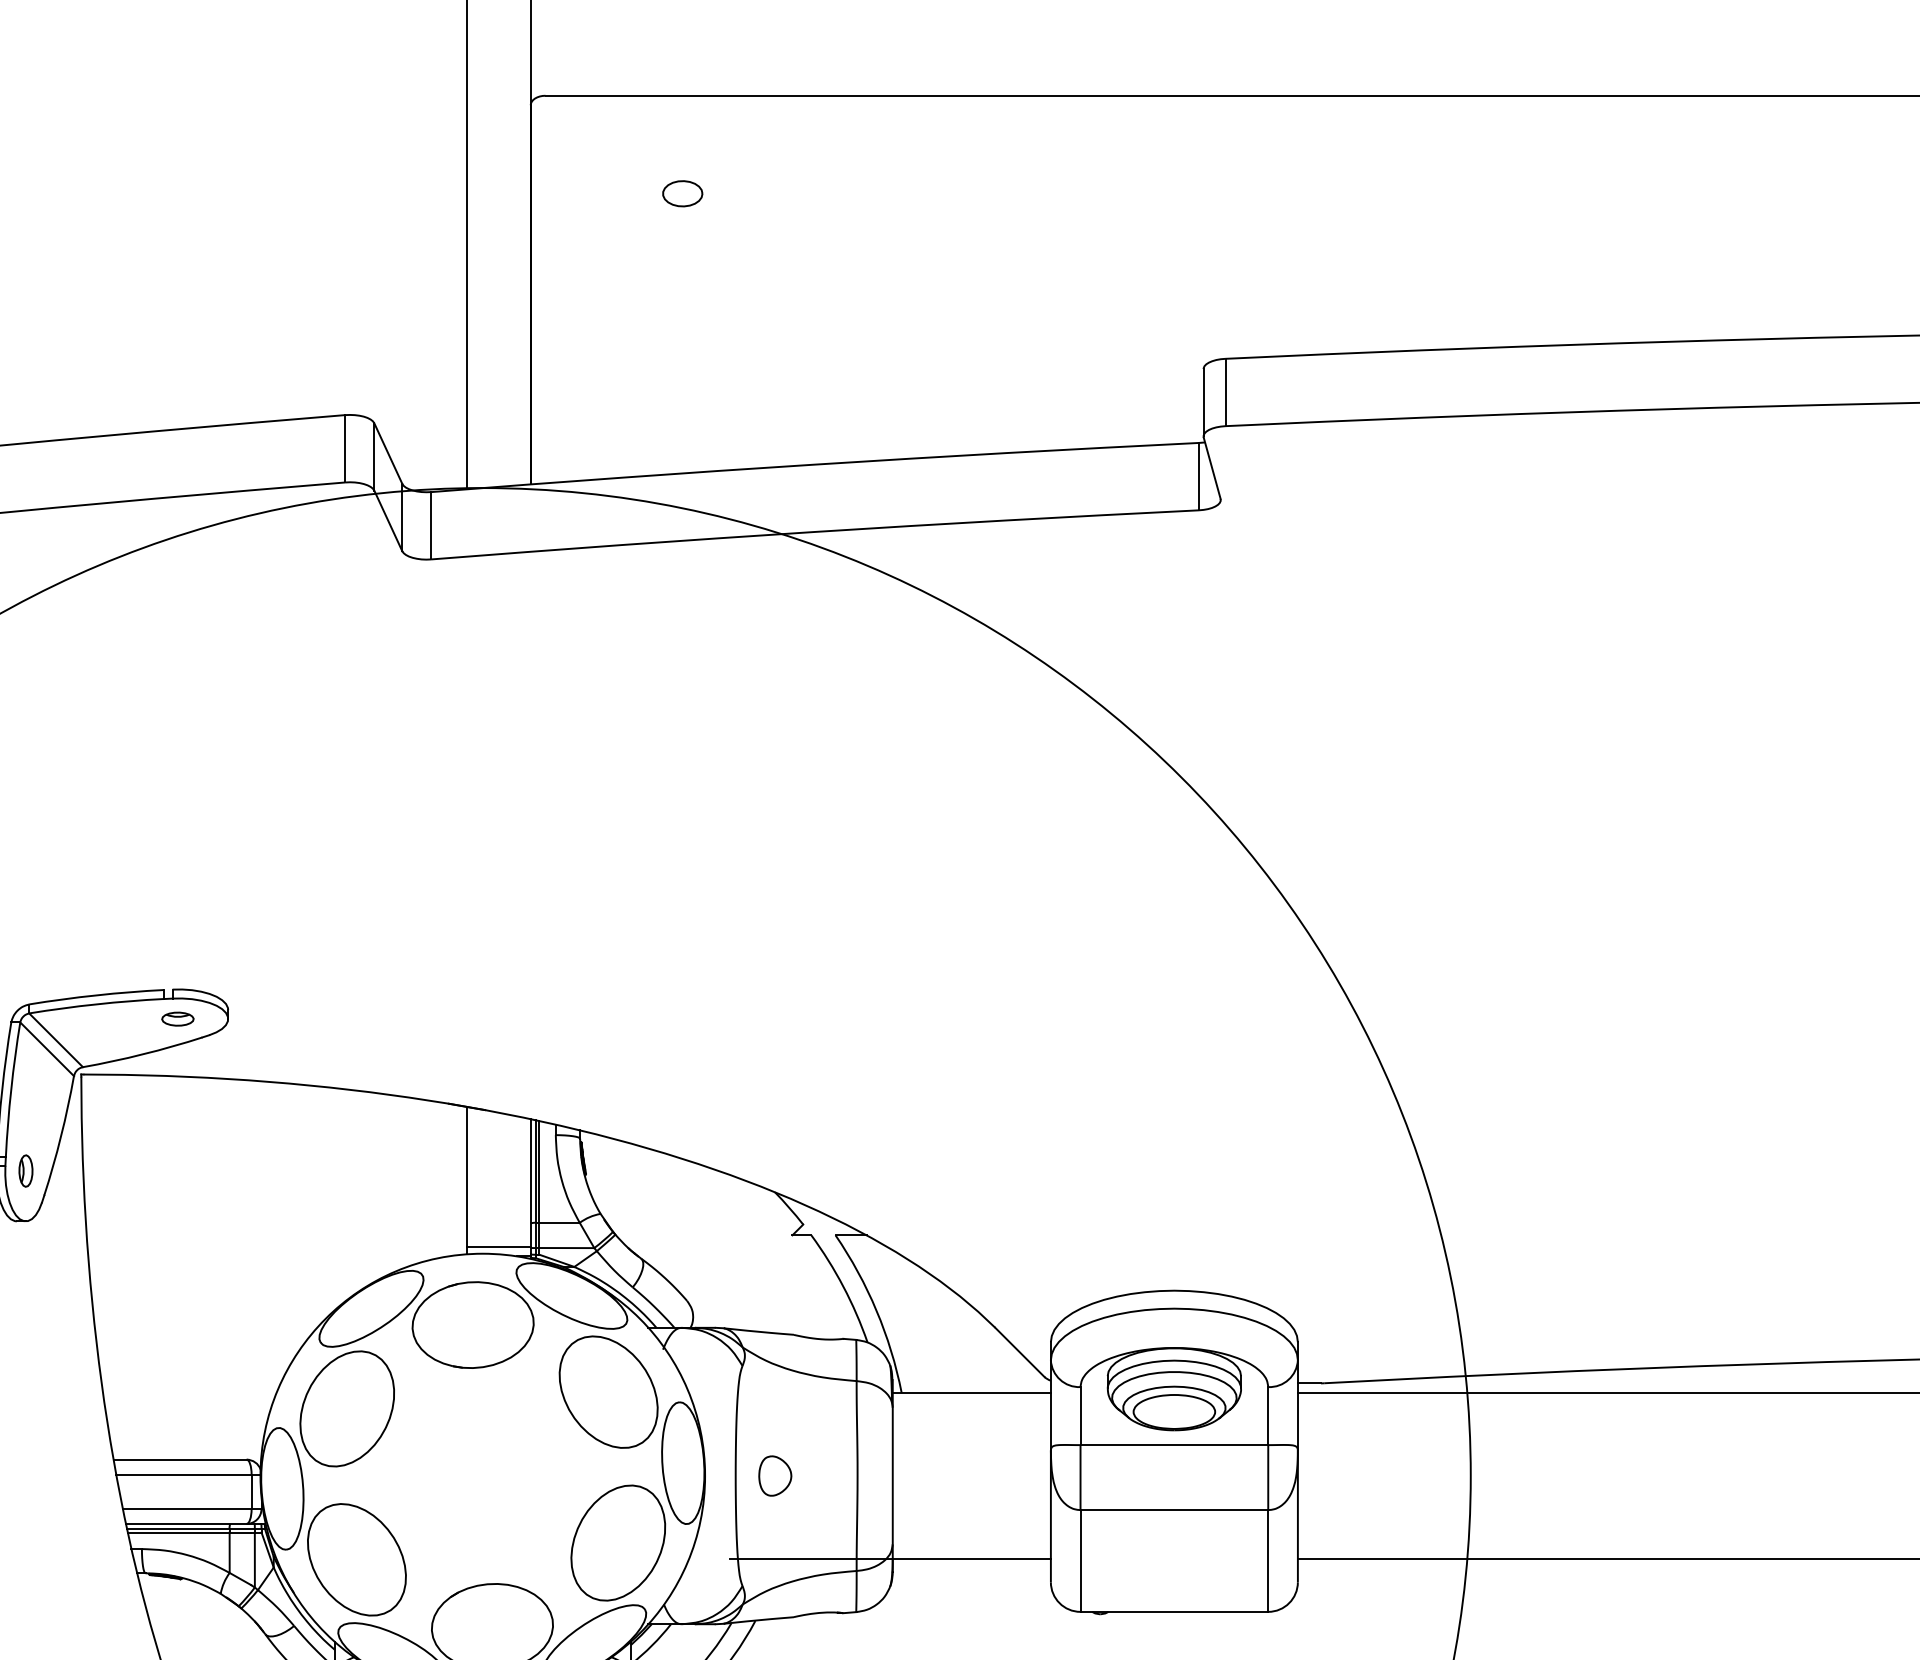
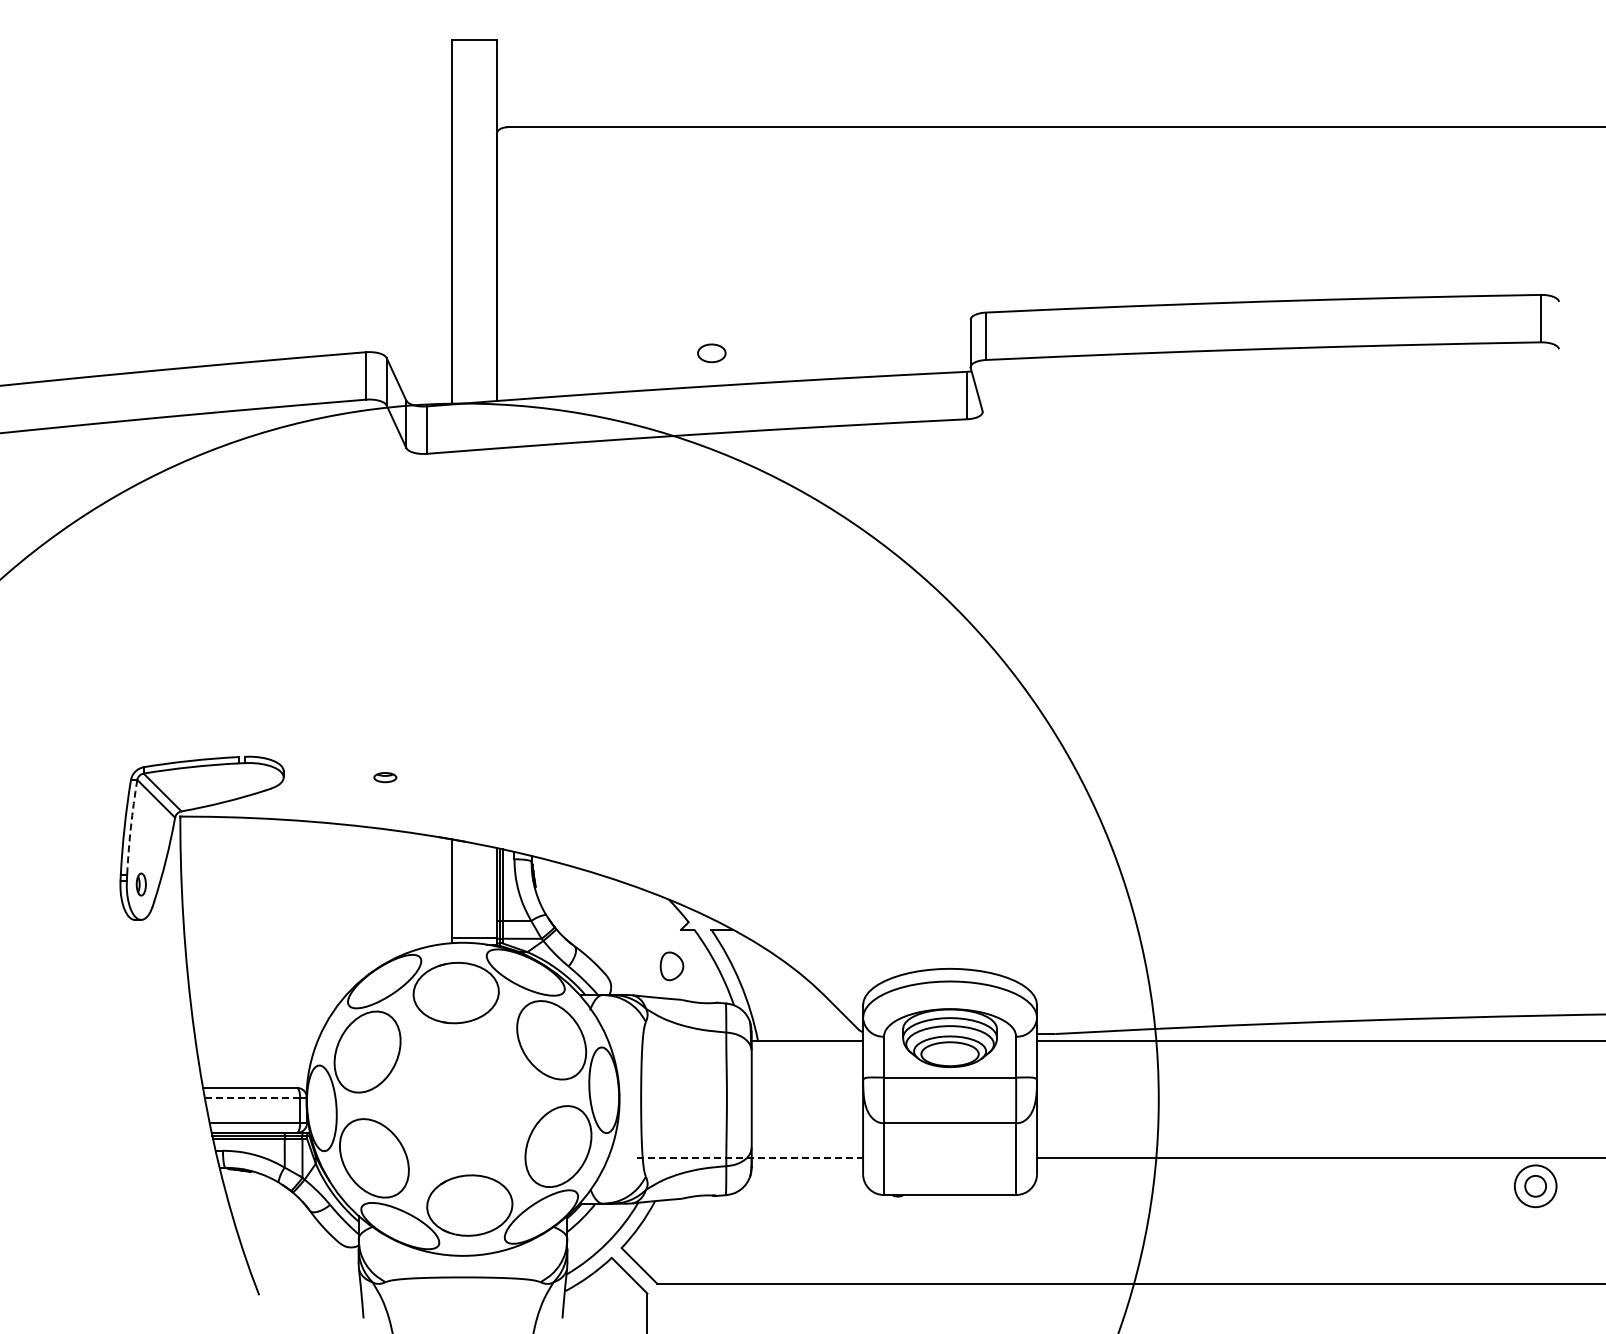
part: (682, 193) -> (711, 353), moved
part: (178, 1019) -> (385, 777), moved
arc: (10, 1090) -> (130, 827), solid -> dashed
line: (183, 1474) -> (252, 1098), solid -> dashed
part: (774, 1476) -> (671, 966), moved
line: (891, 1558) -> (750, 1157), solid -> dashed

